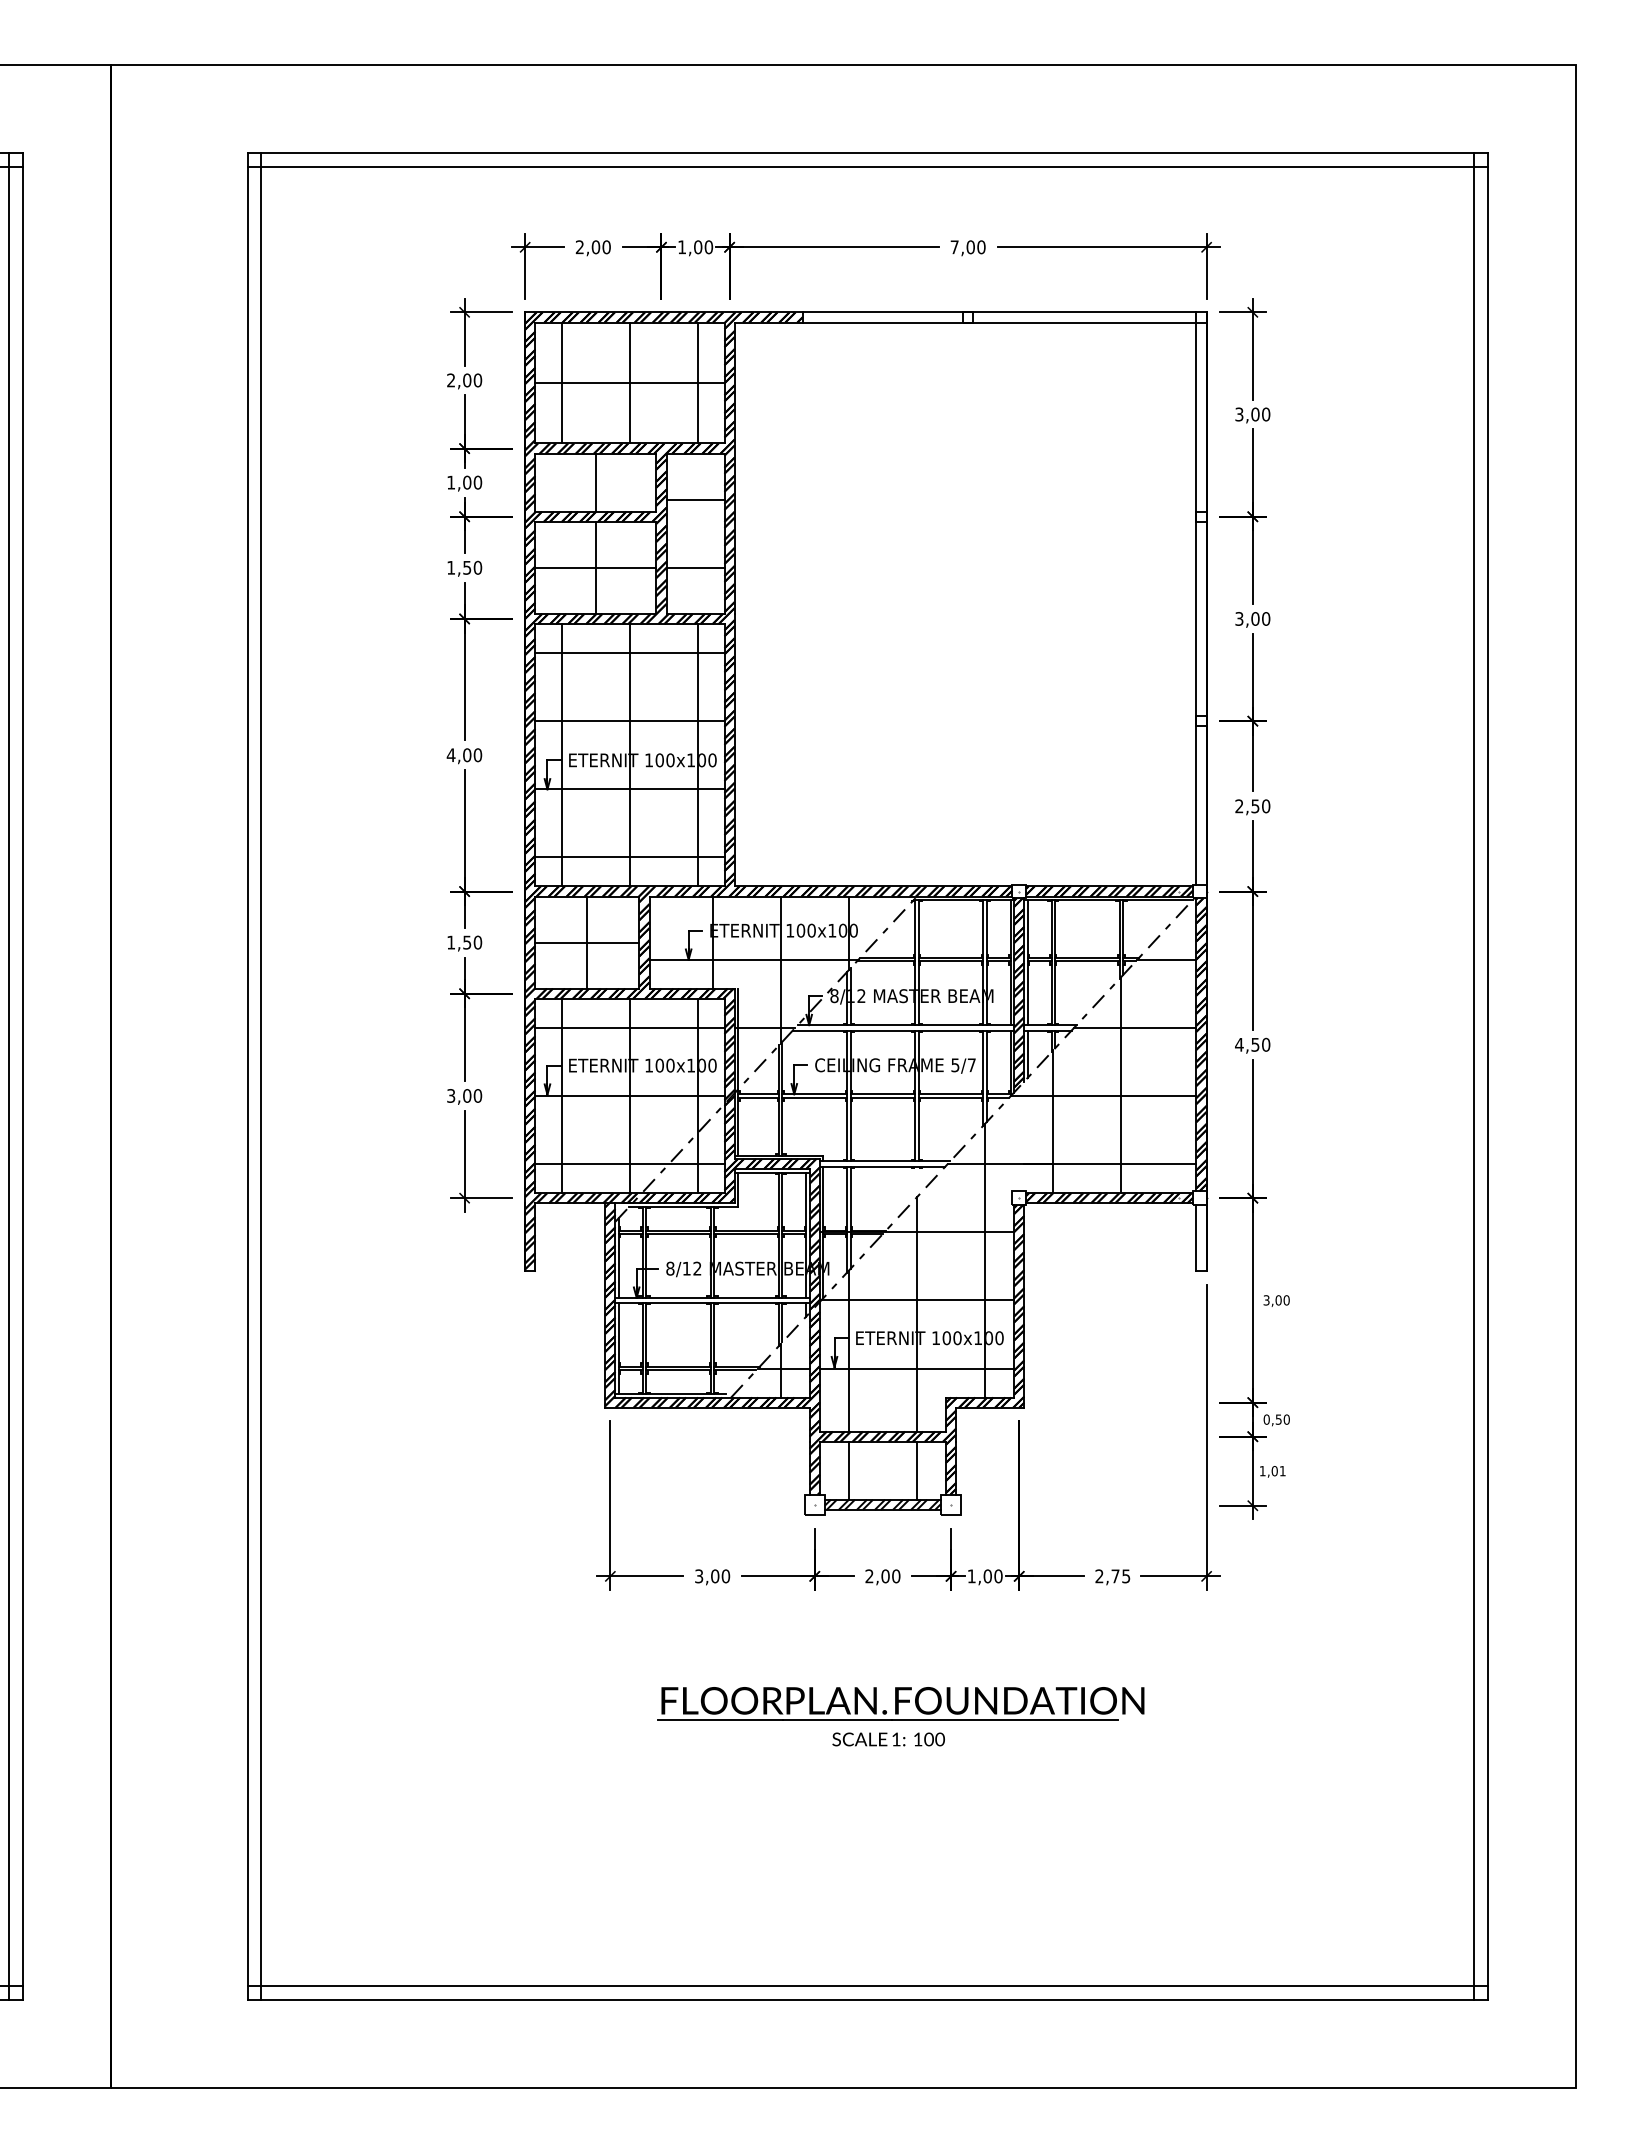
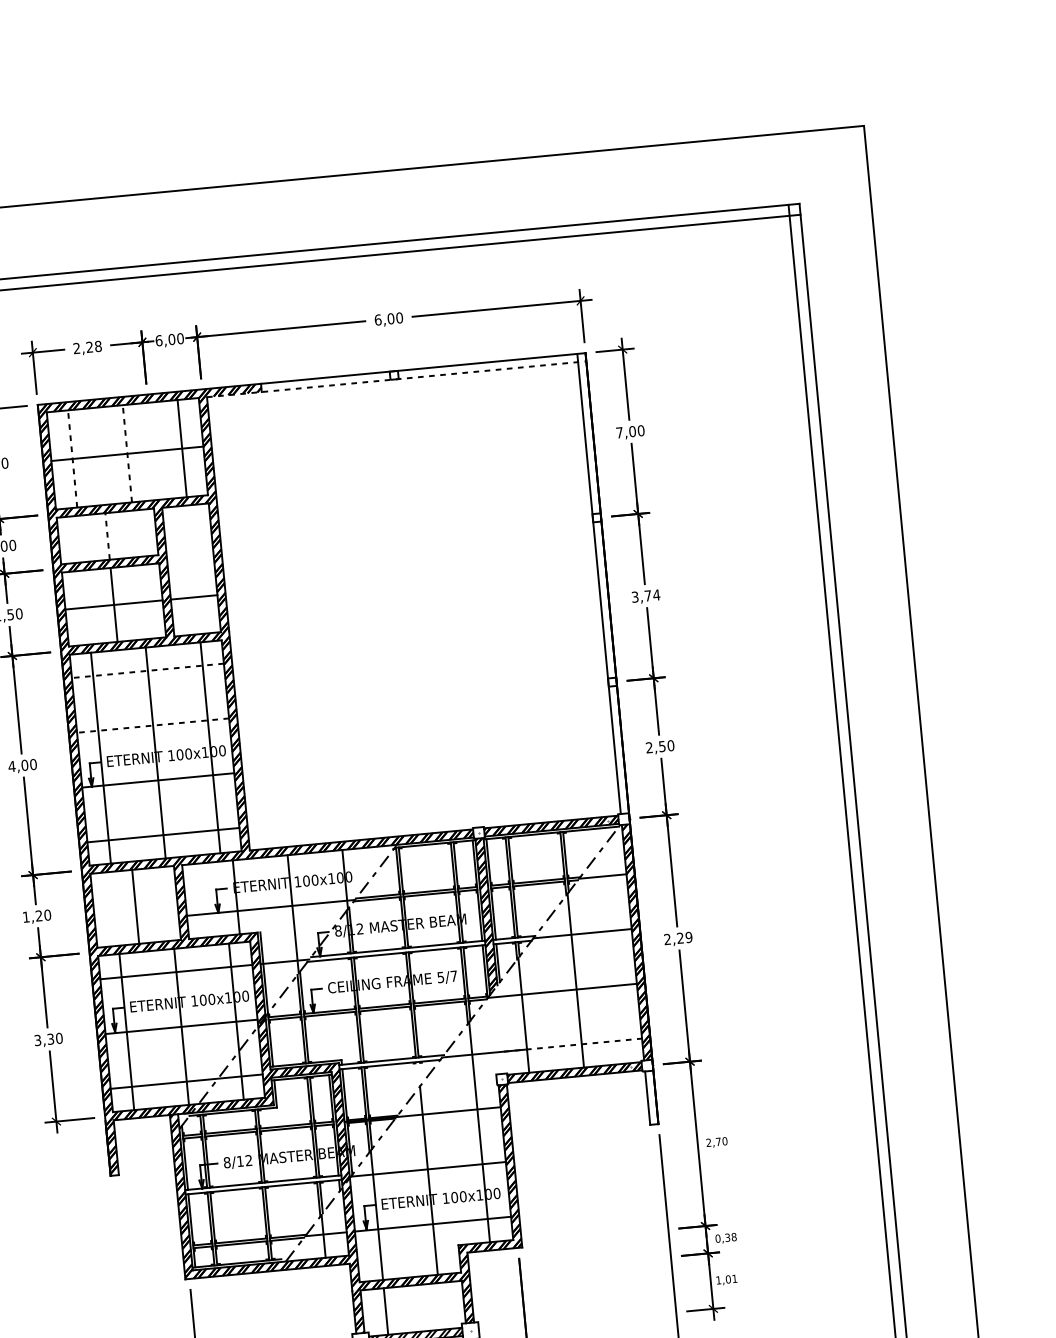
text: (600, 247) -> (93, 347), 2,00 -> 2,28
text: (682, 247) -> (159, 340), 1,00 -> 6,00
text: (954, 247) -> (377, 320), 7,00 -> 6,00
line: (970, 322) -> (396, 379), solid -> dashed
line: (561, 382) -> (72, 458), solid -> dashed
line: (629, 382) -> (126, 453), solid -> dashed
text: (1239, 414) -> (619, 432), 3,00 -> 7,00
line: (595, 482) -> (107, 536), solid -> dashed
line: (695, 499) -> (188, 542), removed
text: (1260, 618) -> (652, 595), 3,00 -> 3,74
line: (629, 653) -> (147, 671), solid -> dashed
line: (629, 721) -> (152, 725), solid -> dashed
text: (467, 942) -> (39, 915), 1,50 -> 1,20
line: (587, 942) -> (135, 906), removed
text: (1252, 1044) -> (678, 938), 4,50 -> 2,29
text: (467, 1095) -> (50, 1038), 3,00 -> 3,30
line: (1110, 1164) -> (573, 1045), solid -> dashed
text: (1272, 1300) -> (713, 1142), 3,00 -> 2,70
text: (1282, 1419) -> (730, 1237), 0,50 -> 0,38
line: (917, 1470) -> (441, 1306), removed

